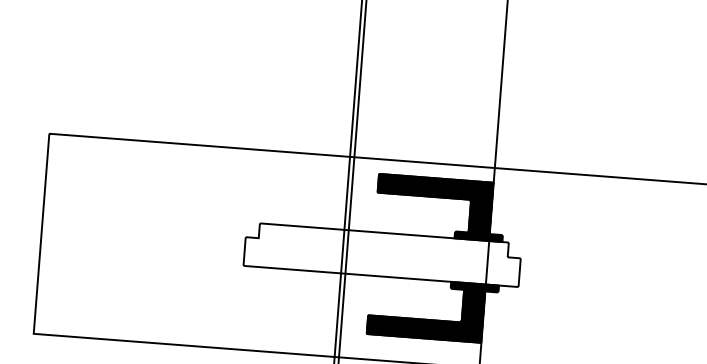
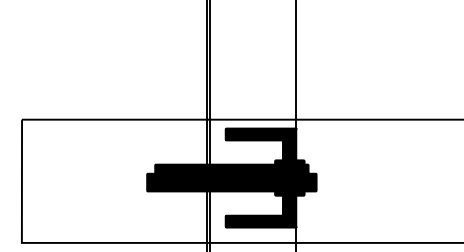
fill: (382, 253) -> (231, 177), added

